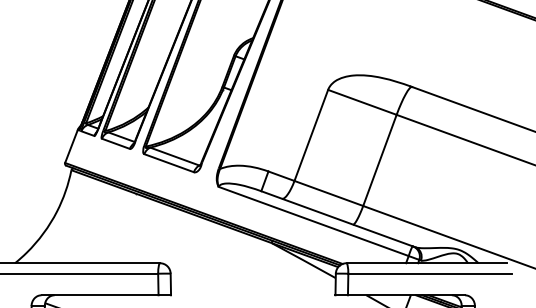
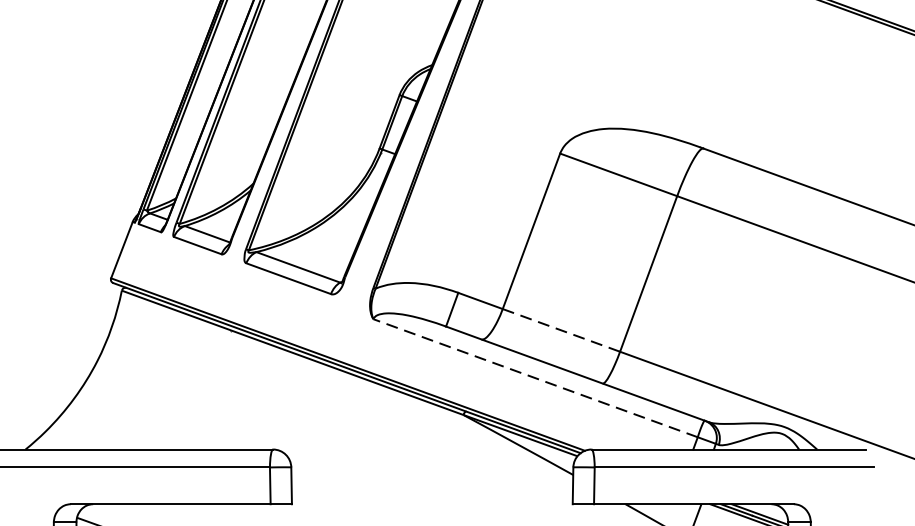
line: (328, 193) -> (560, 330), solid -> dashed
line: (313, 221) -> (535, 378), solid -> dashed

